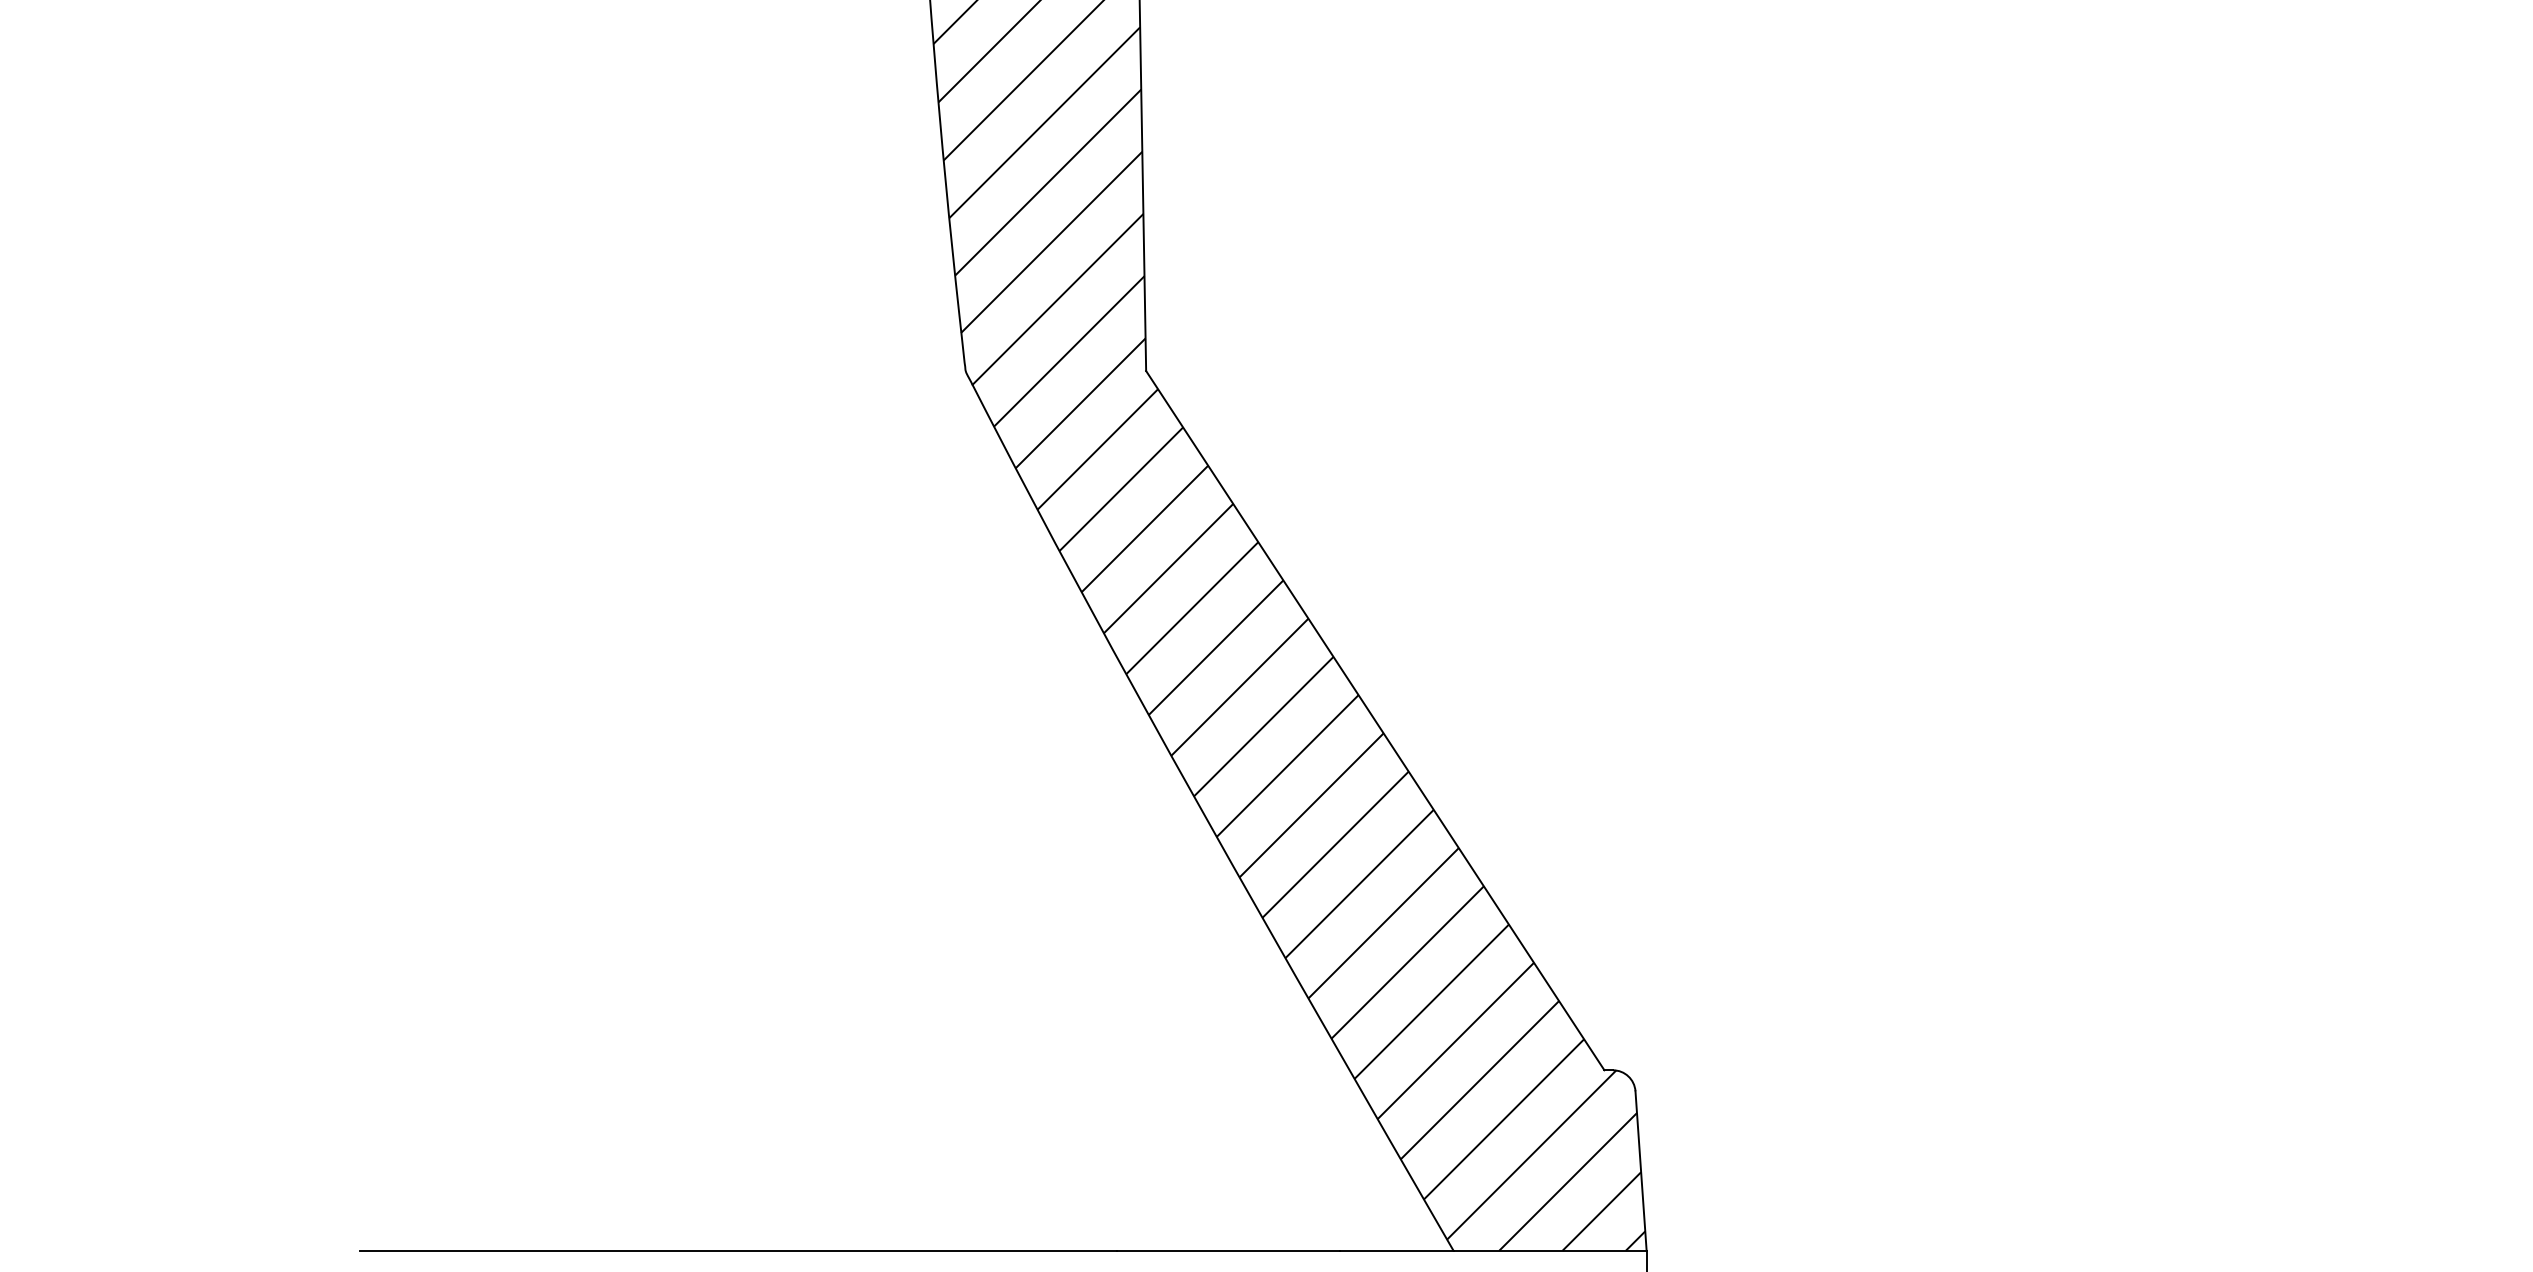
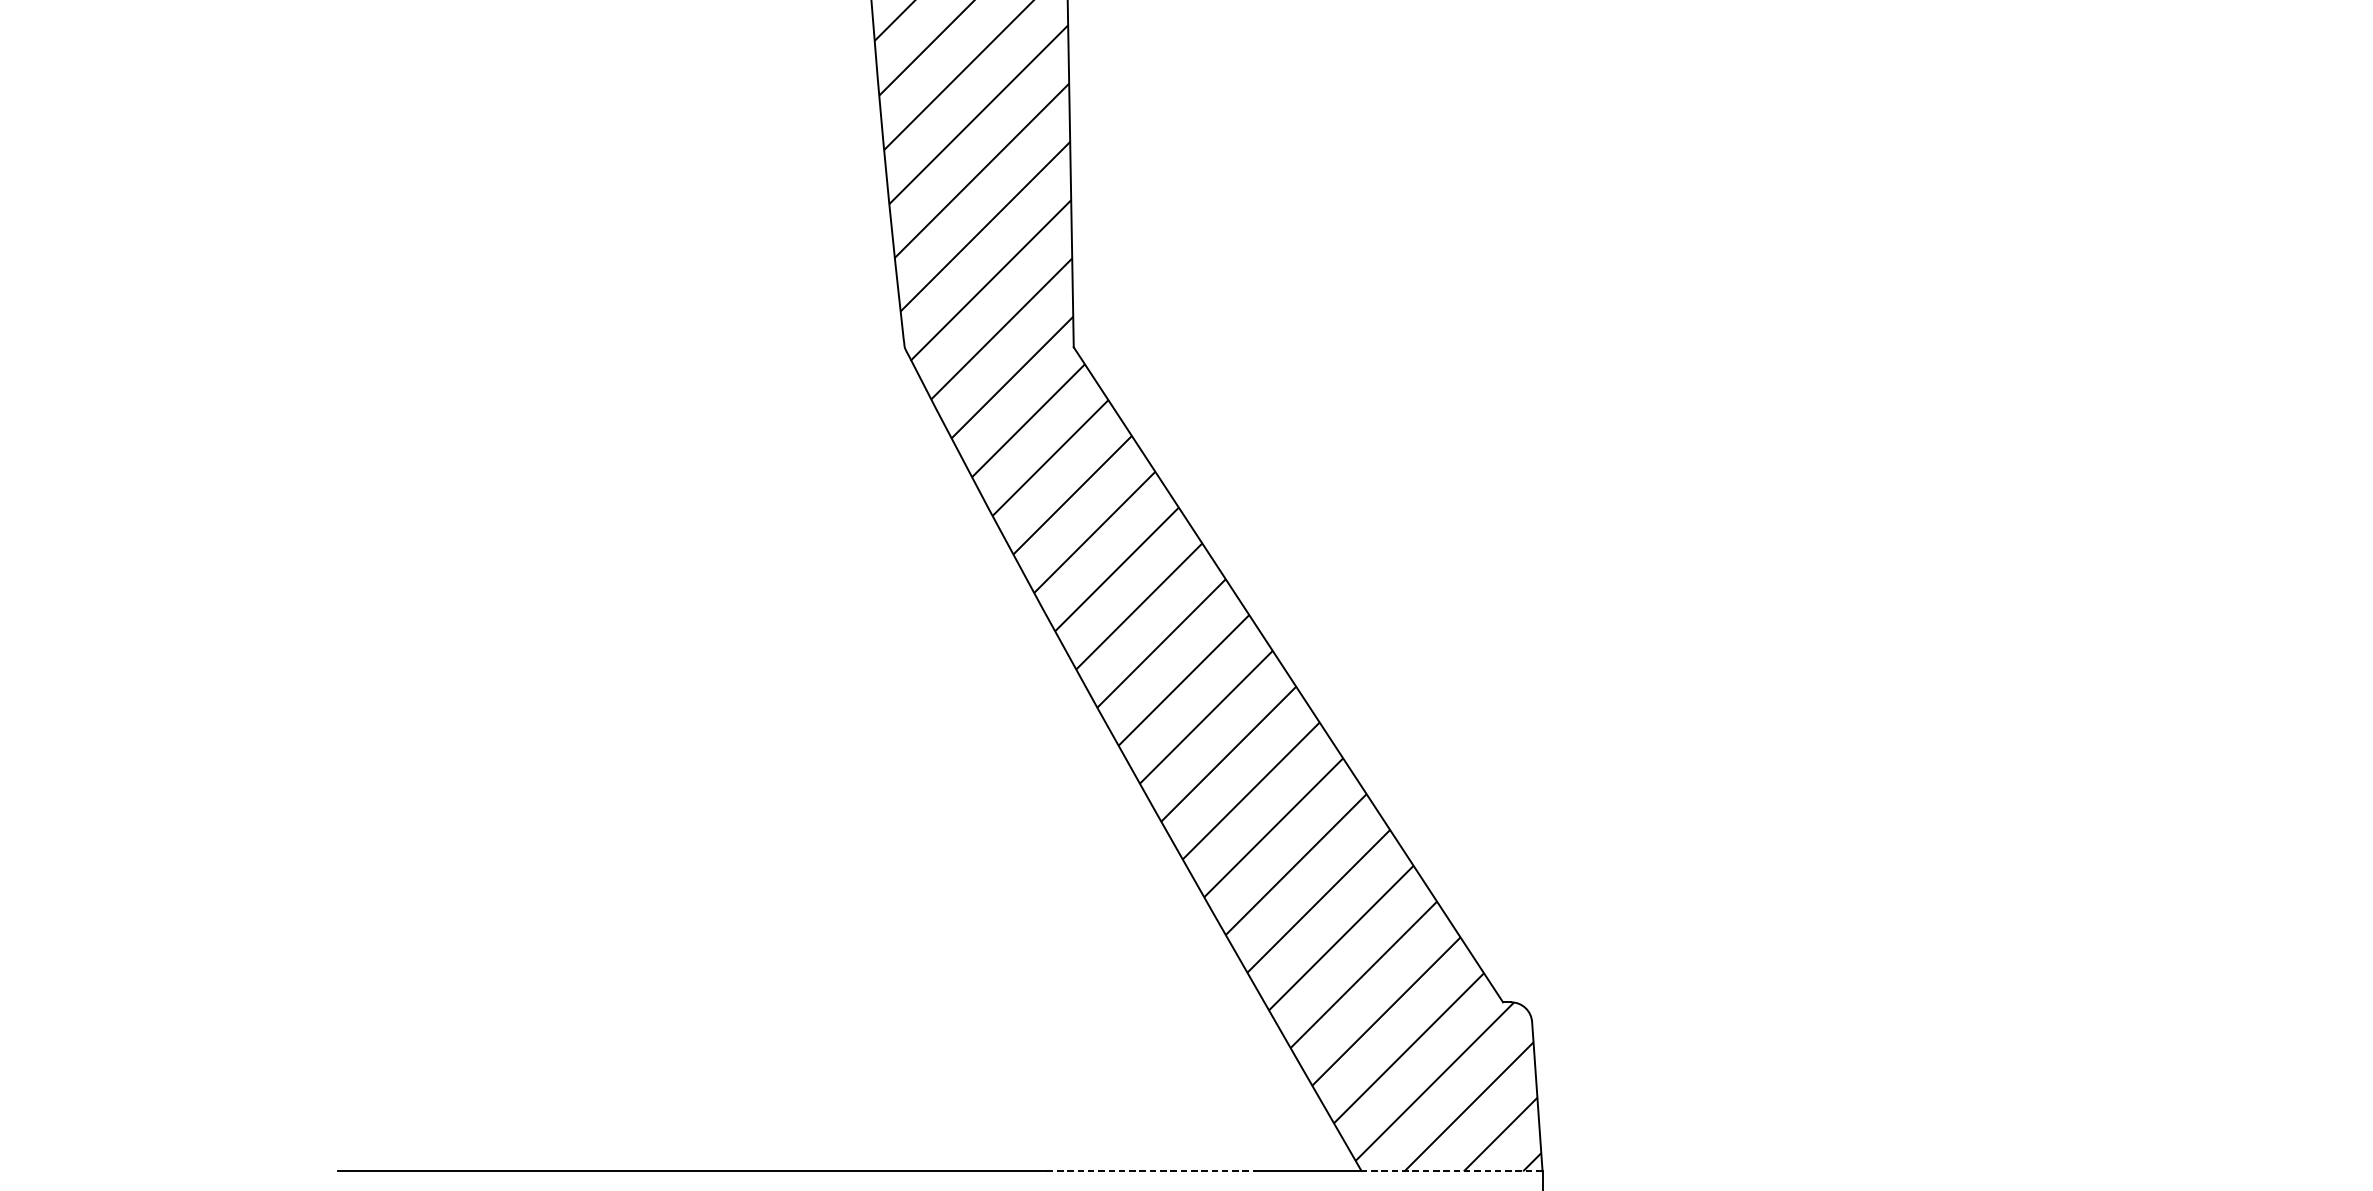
line: (1229, 1250) -> (1151, 1171), solid -> dashed
line: (1550, 1250) -> (1452, 1171), solid -> dashed

